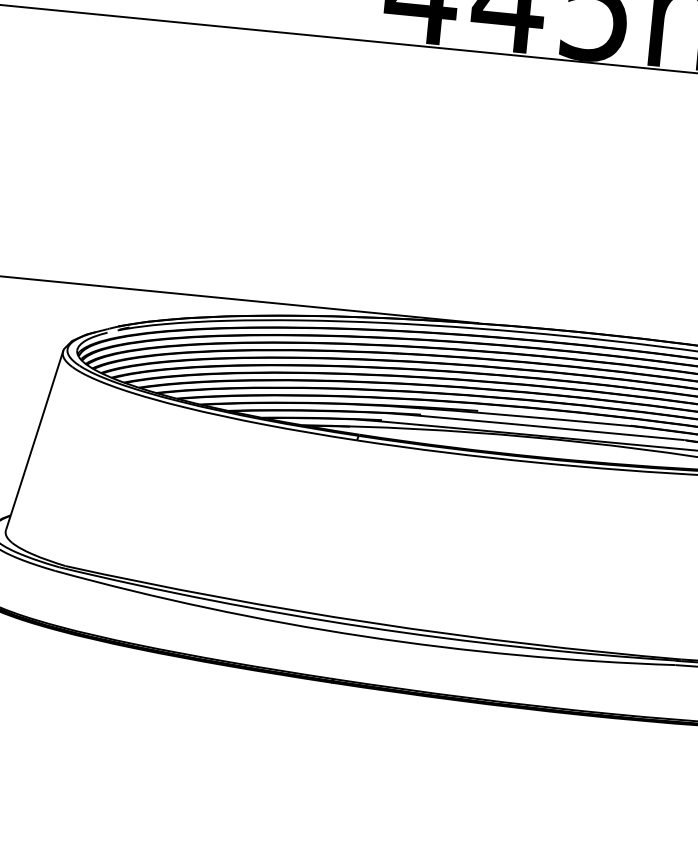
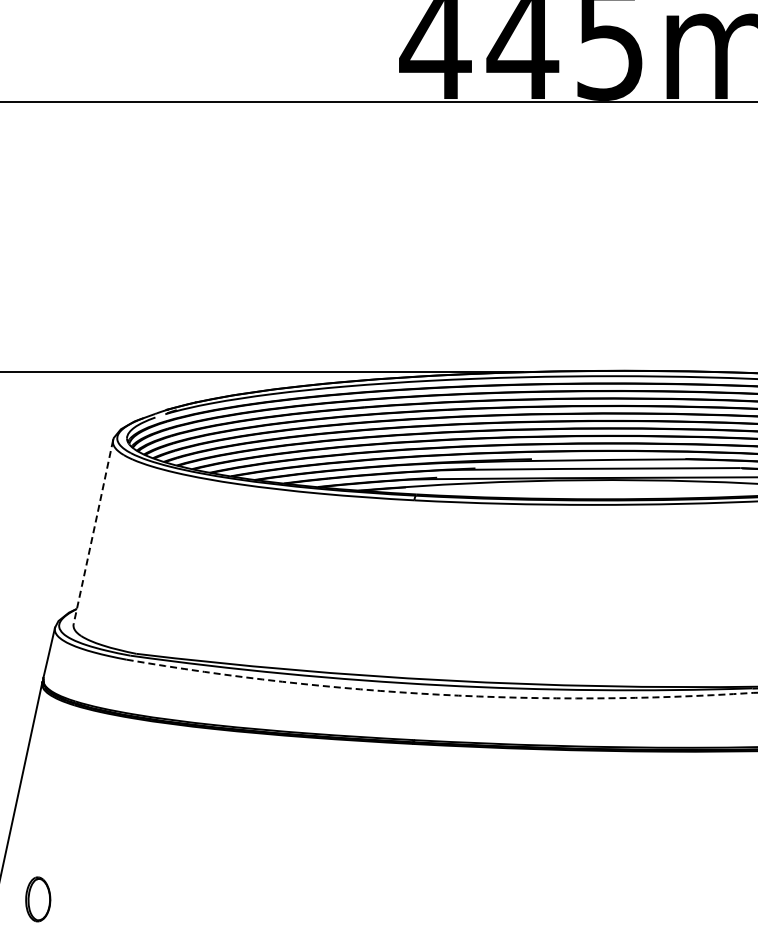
line: (34, 441) -> (93, 532), solid -> dashed
arc: (362, 635) -> (438, 694), solid -> dashed

